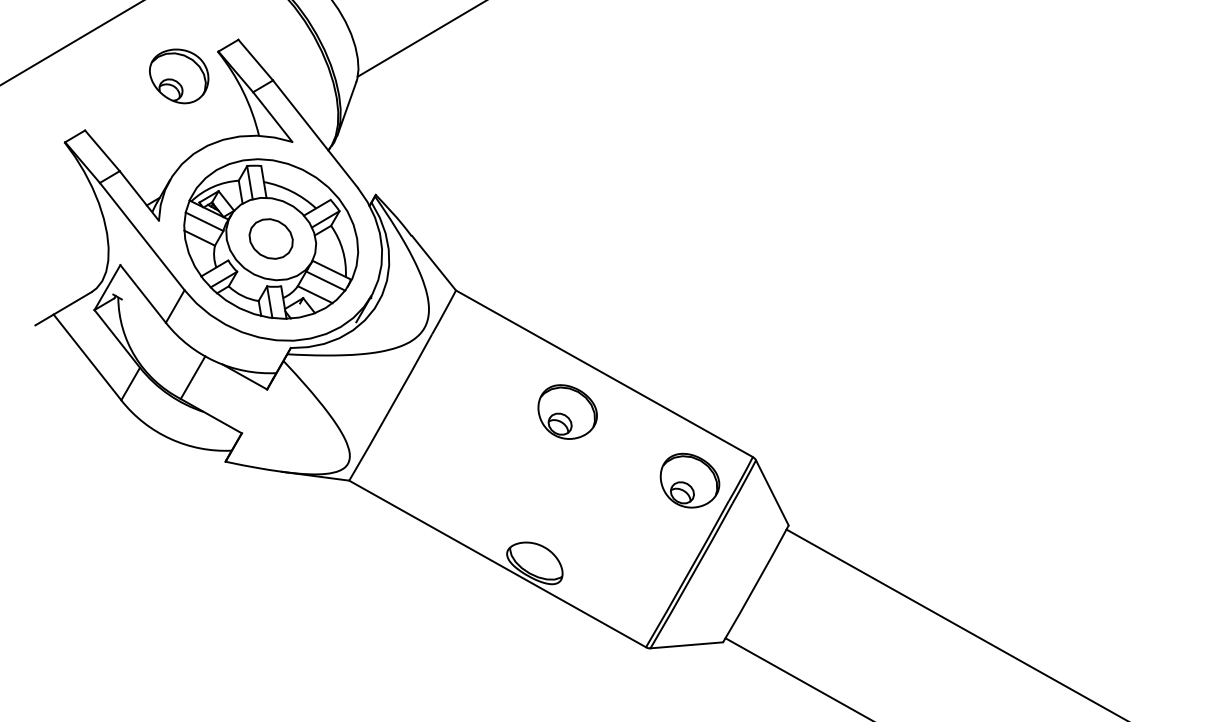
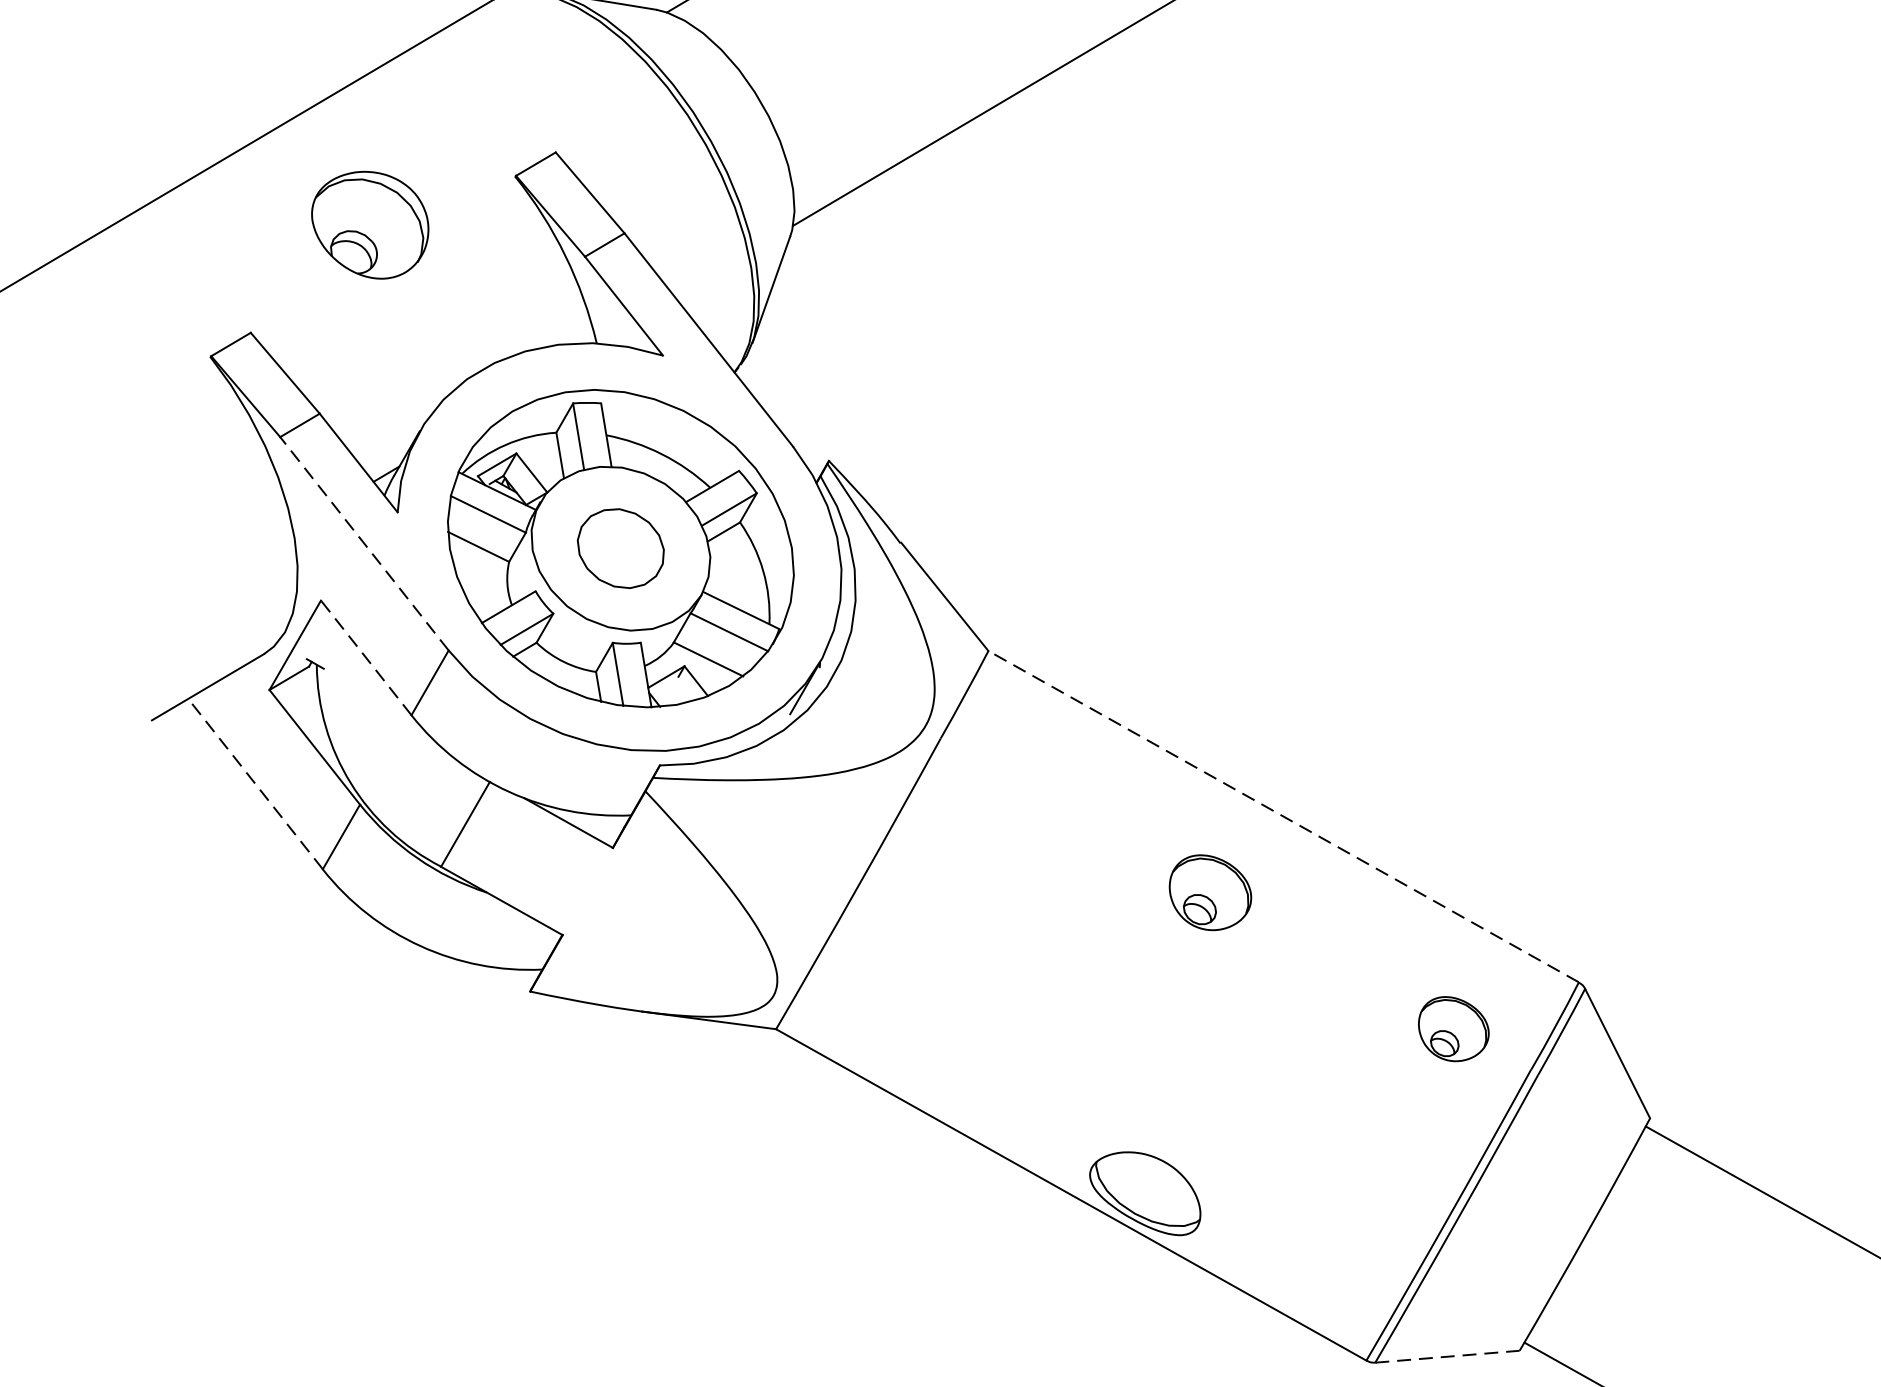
part: (179, 76) -> (370, 225), moved
line: (141, 236) -> (362, 543), solid -> dashed
line: (143, 293) -> (366, 656), solid -> dashed
line: (87, 357) -> (255, 784), solid -> dashed
line: (603, 373) -> (1281, 816), solid -> dashed
part: (567, 411) -> (1210, 891), size x0.7
part: (689, 480) -> (1452, 1028), size x0.6
line: (687, 645) -> (1448, 1357), solid -> dashed

